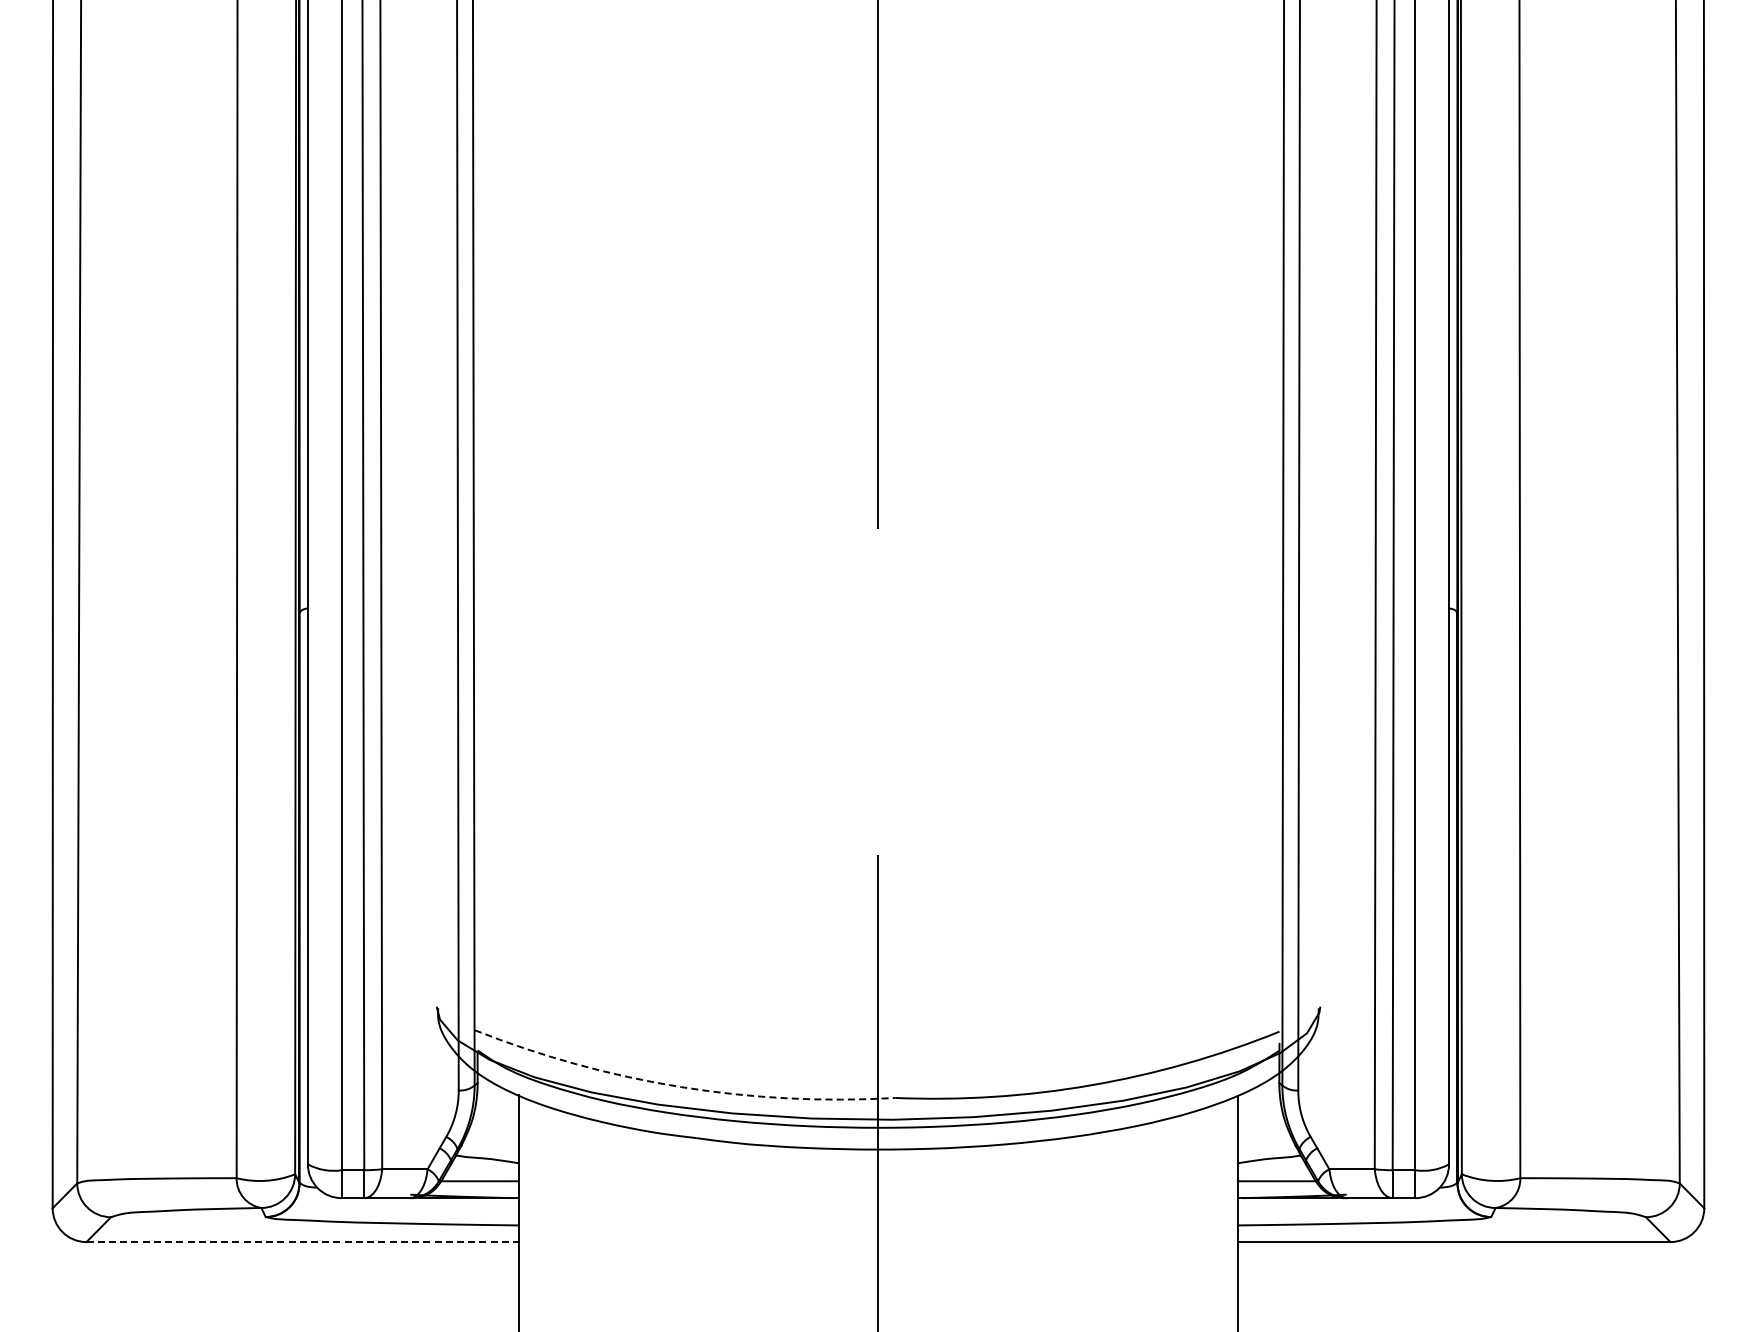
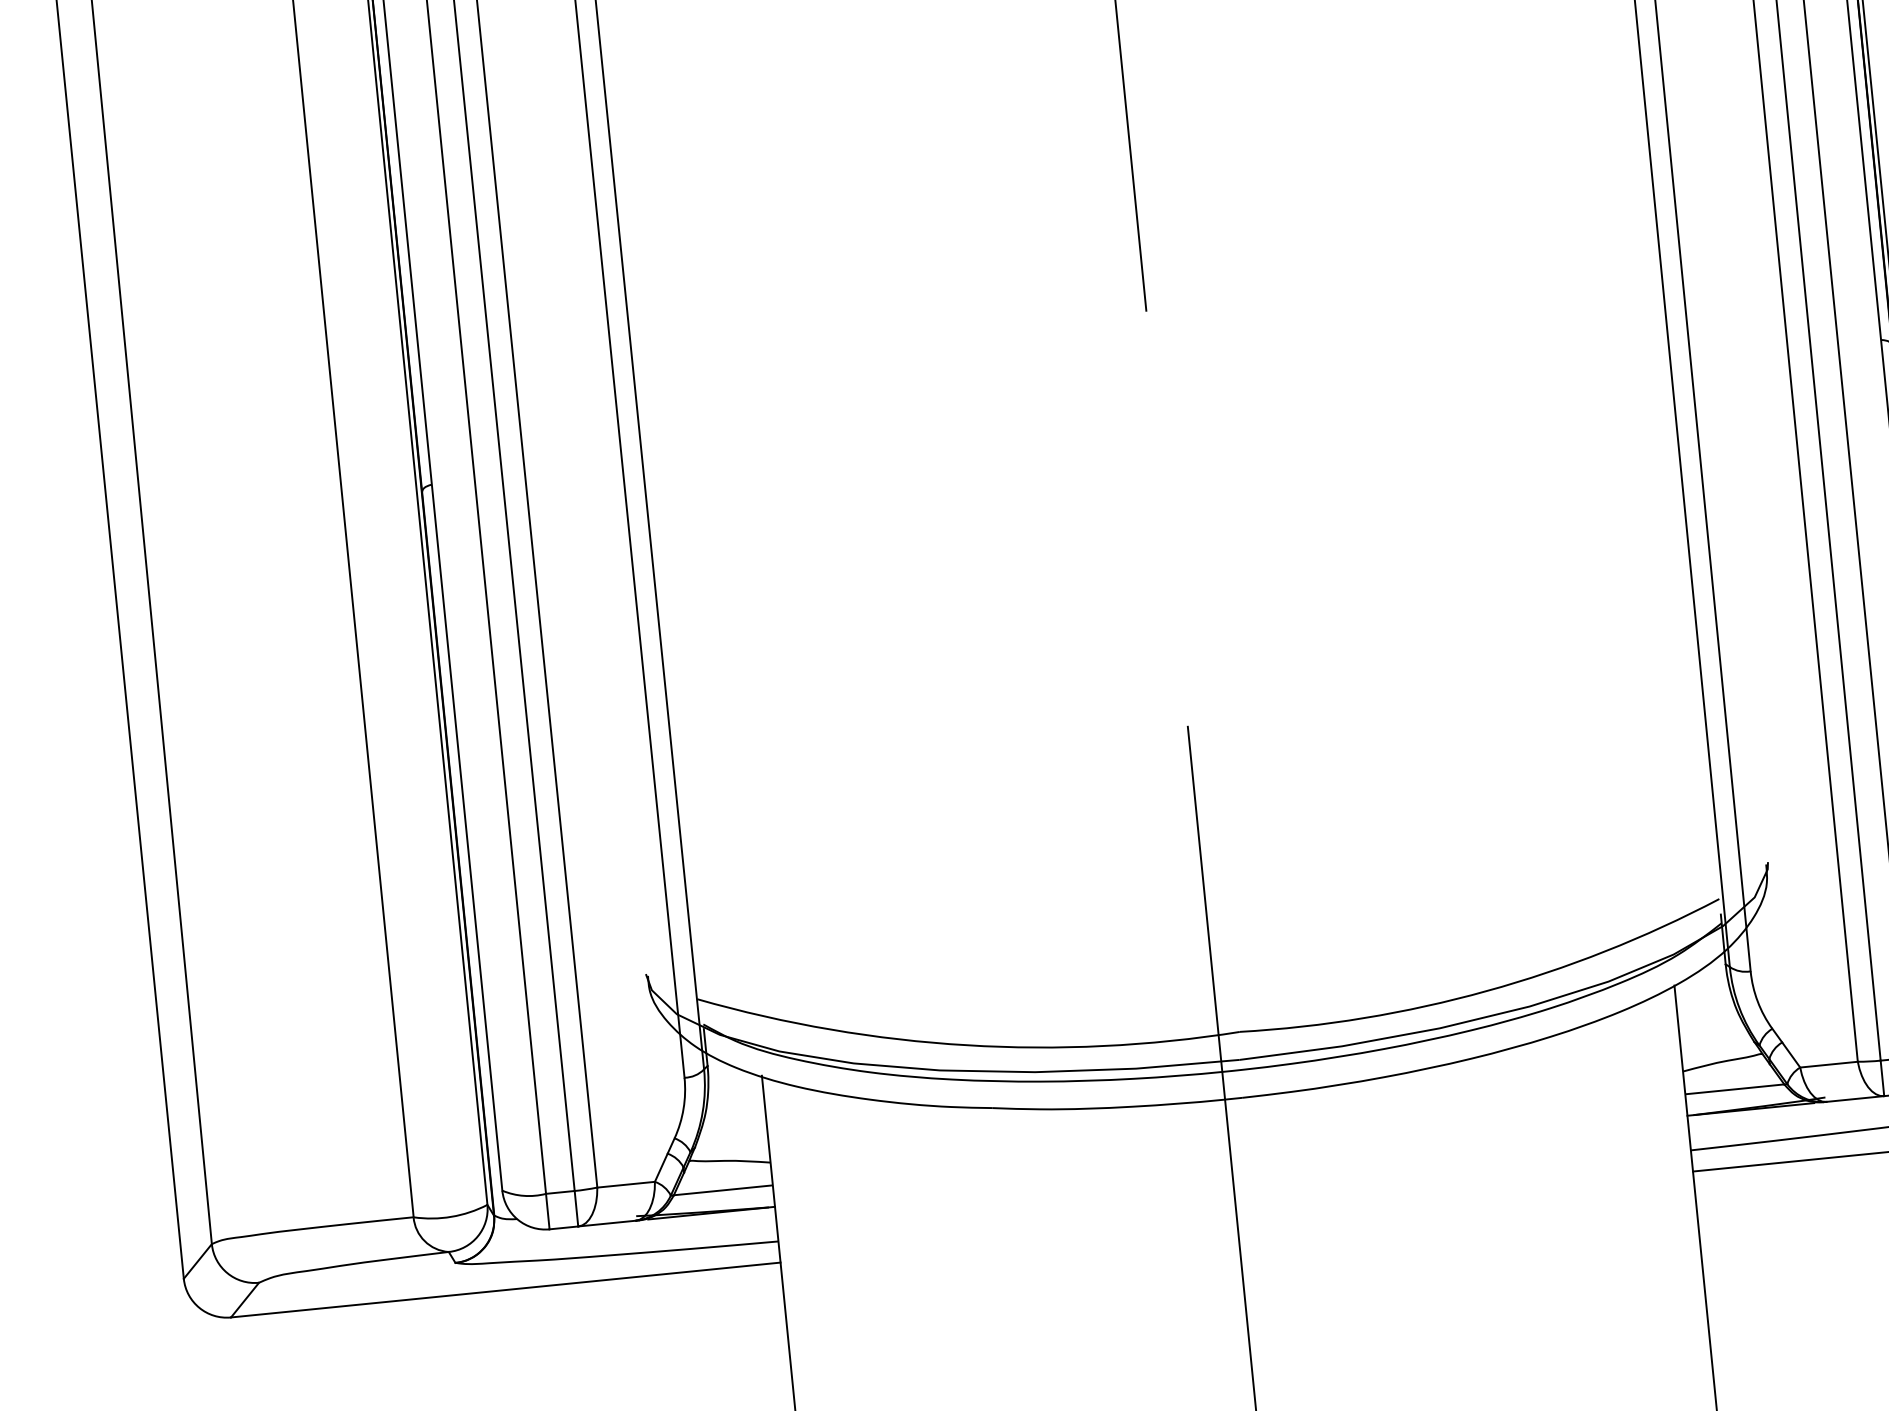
arc: (681, 1087) -> (967, 1045), dashed -> solid
line: (303, 1242) -> (506, 1290), dashed -> solid

